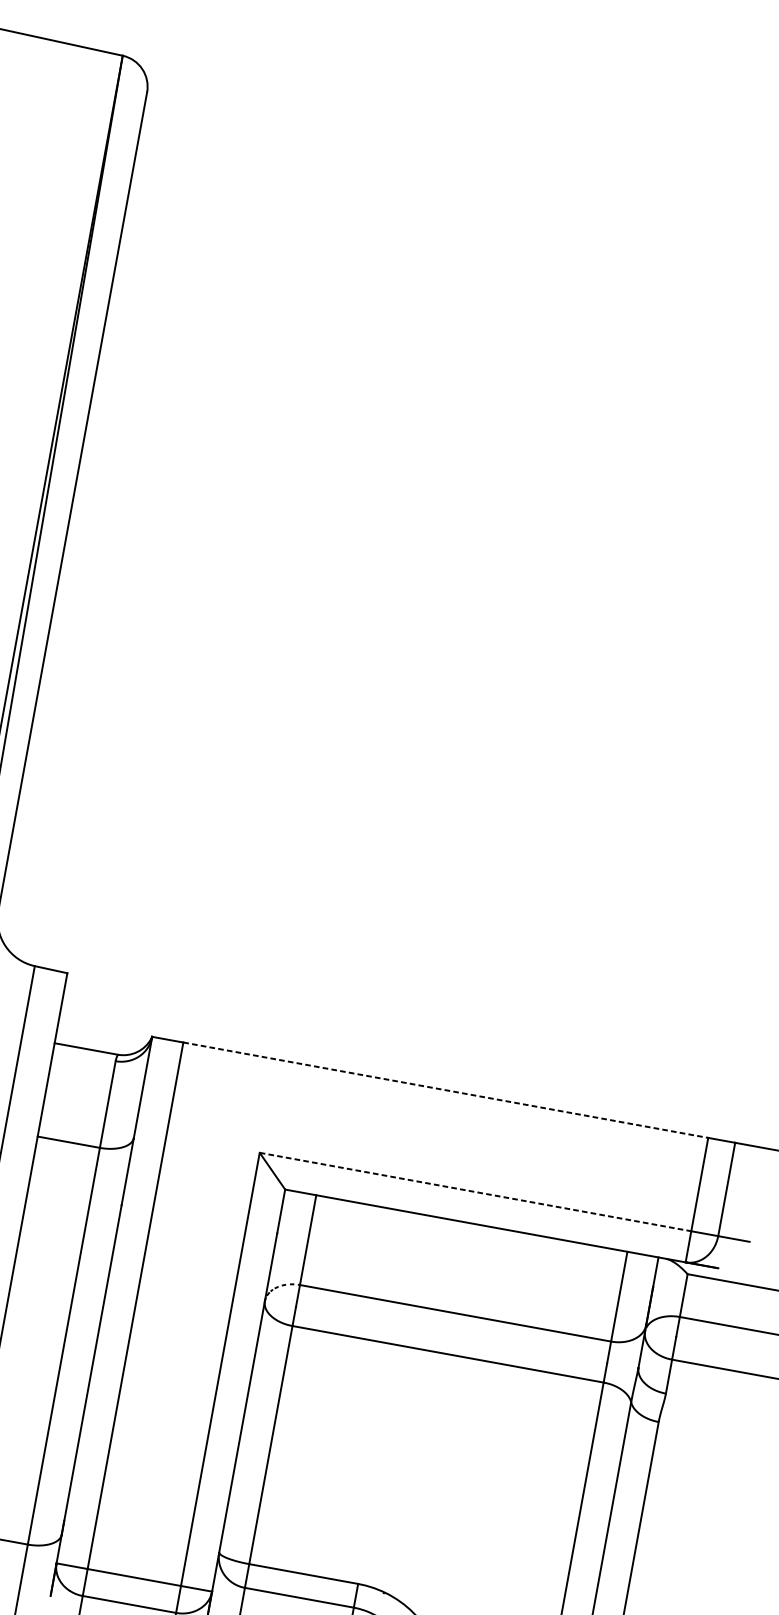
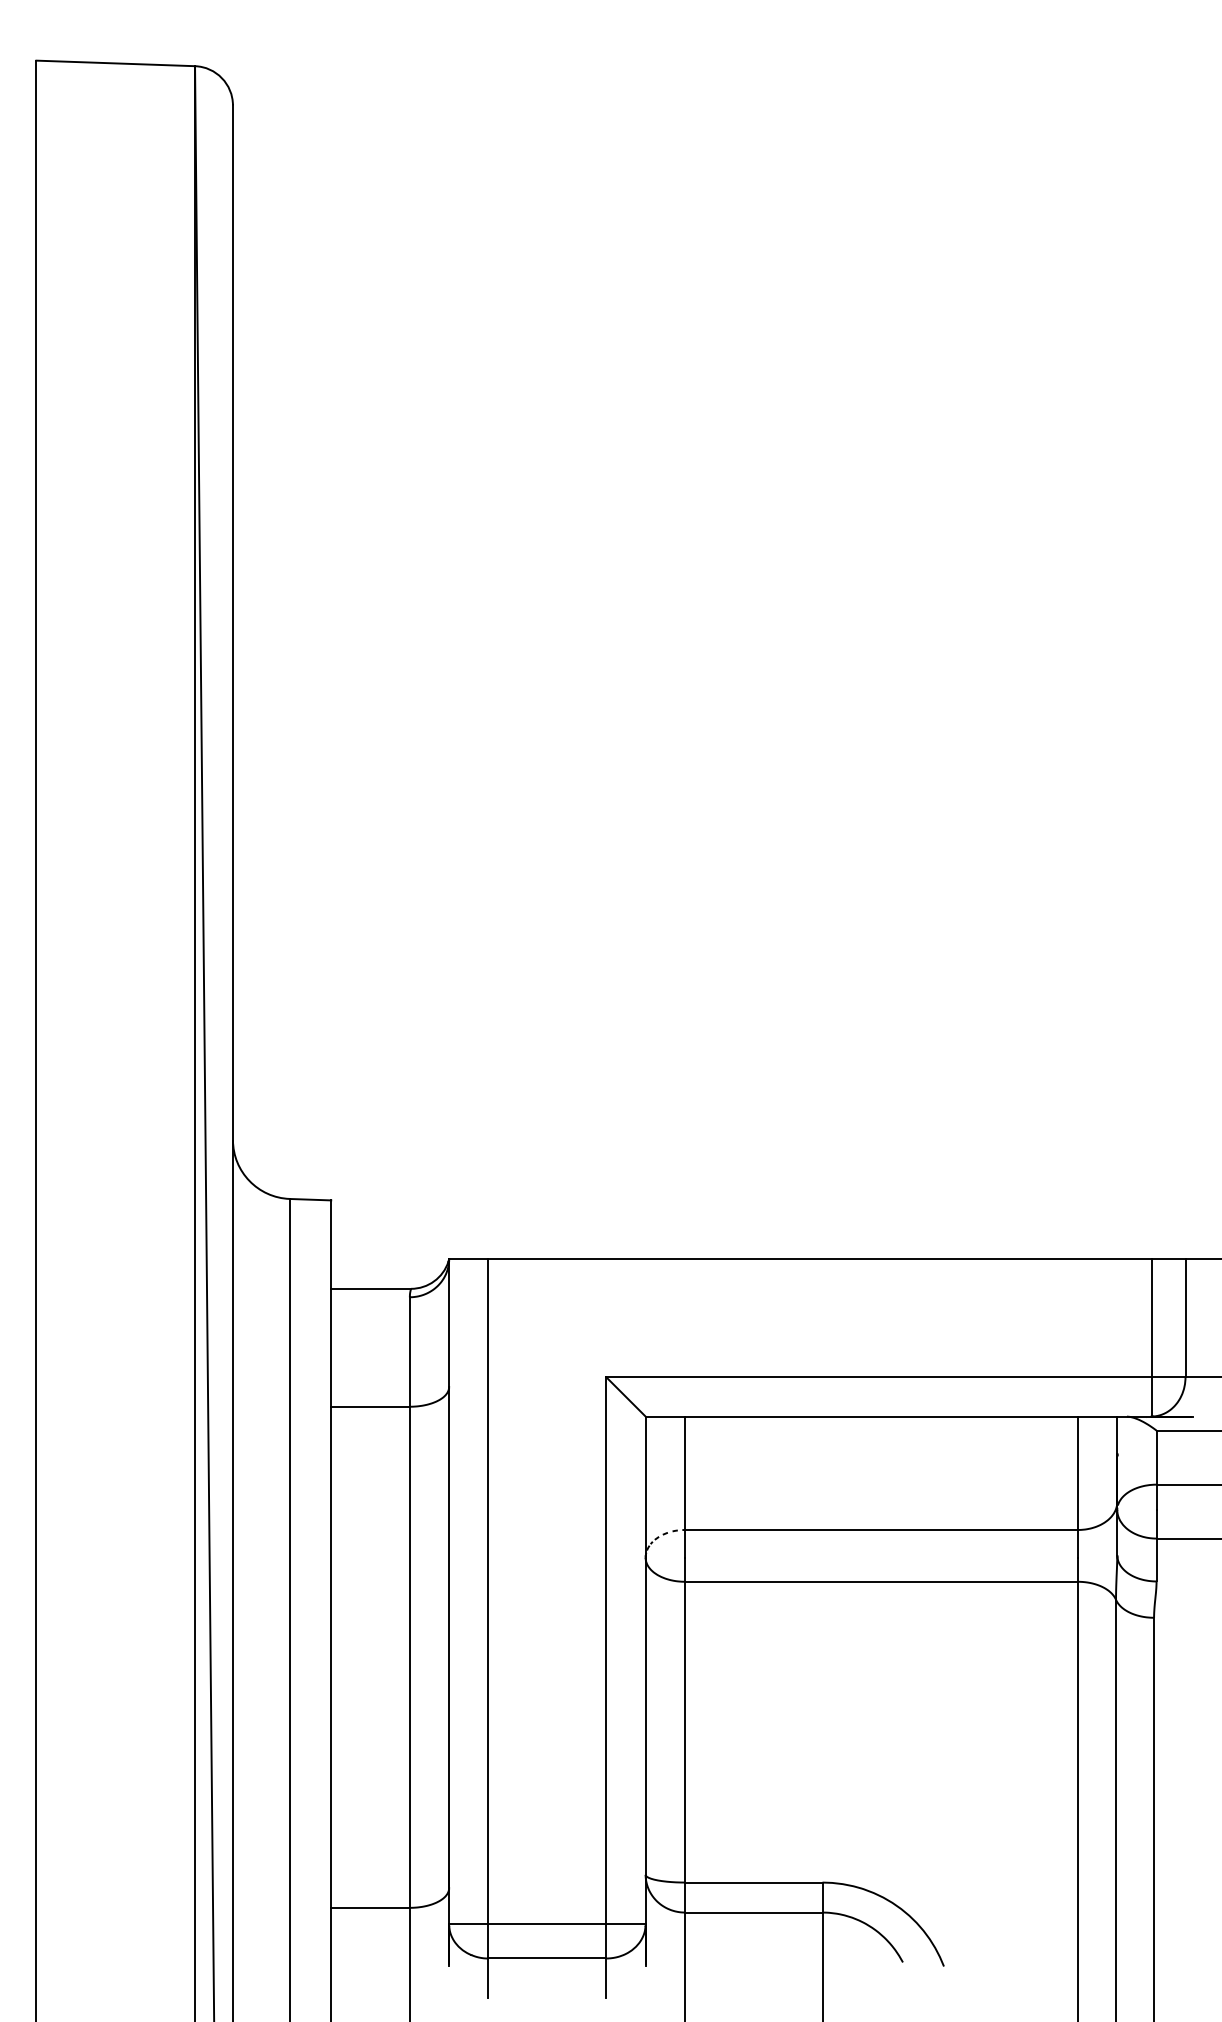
line: (445, 1090) -> (819, 1259), dashed -> solid
line: (475, 1192) -> (878, 1377), dashed -> solid

